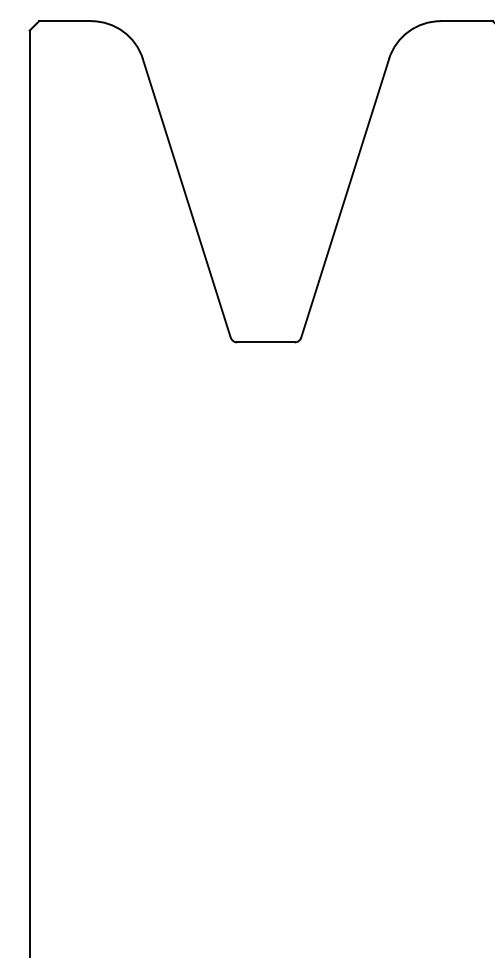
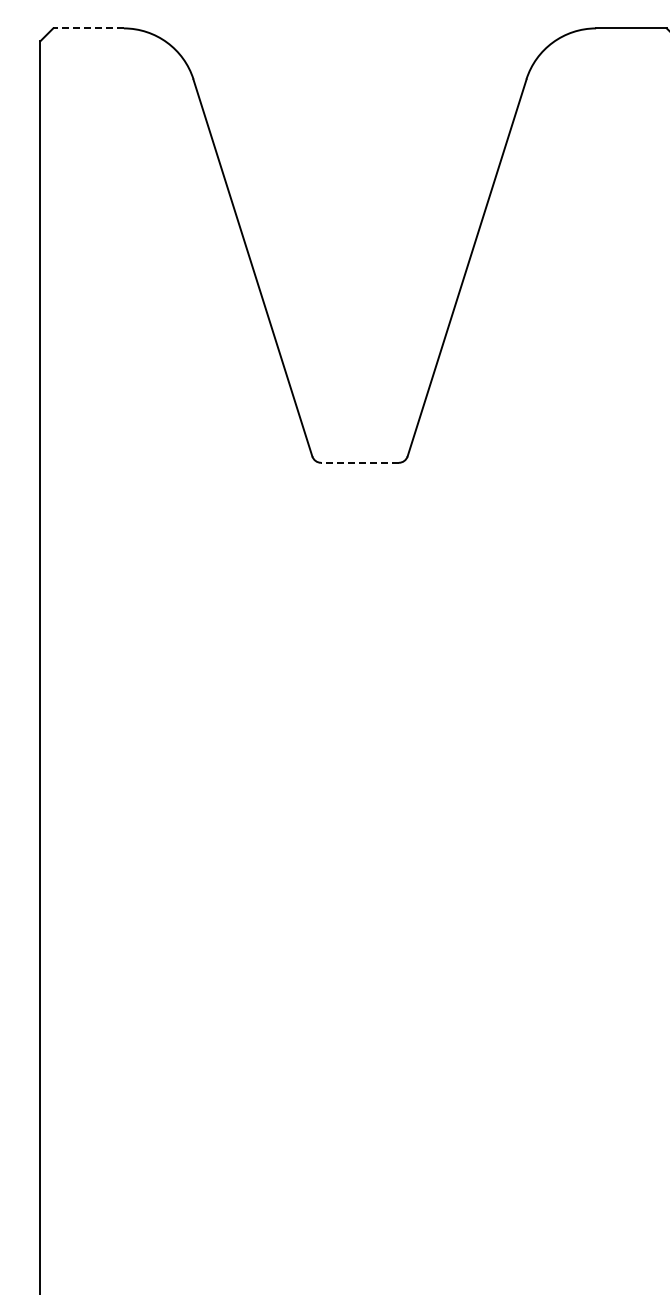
line: (65, 21) -> (88, 28), solid -> dashed
line: (266, 342) -> (360, 462), solid -> dashed

